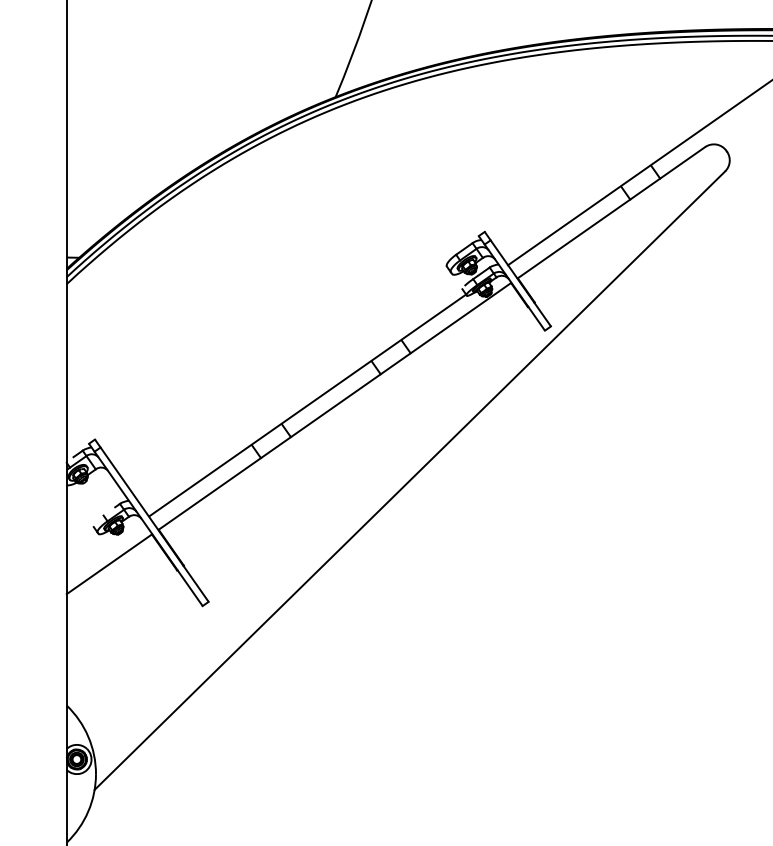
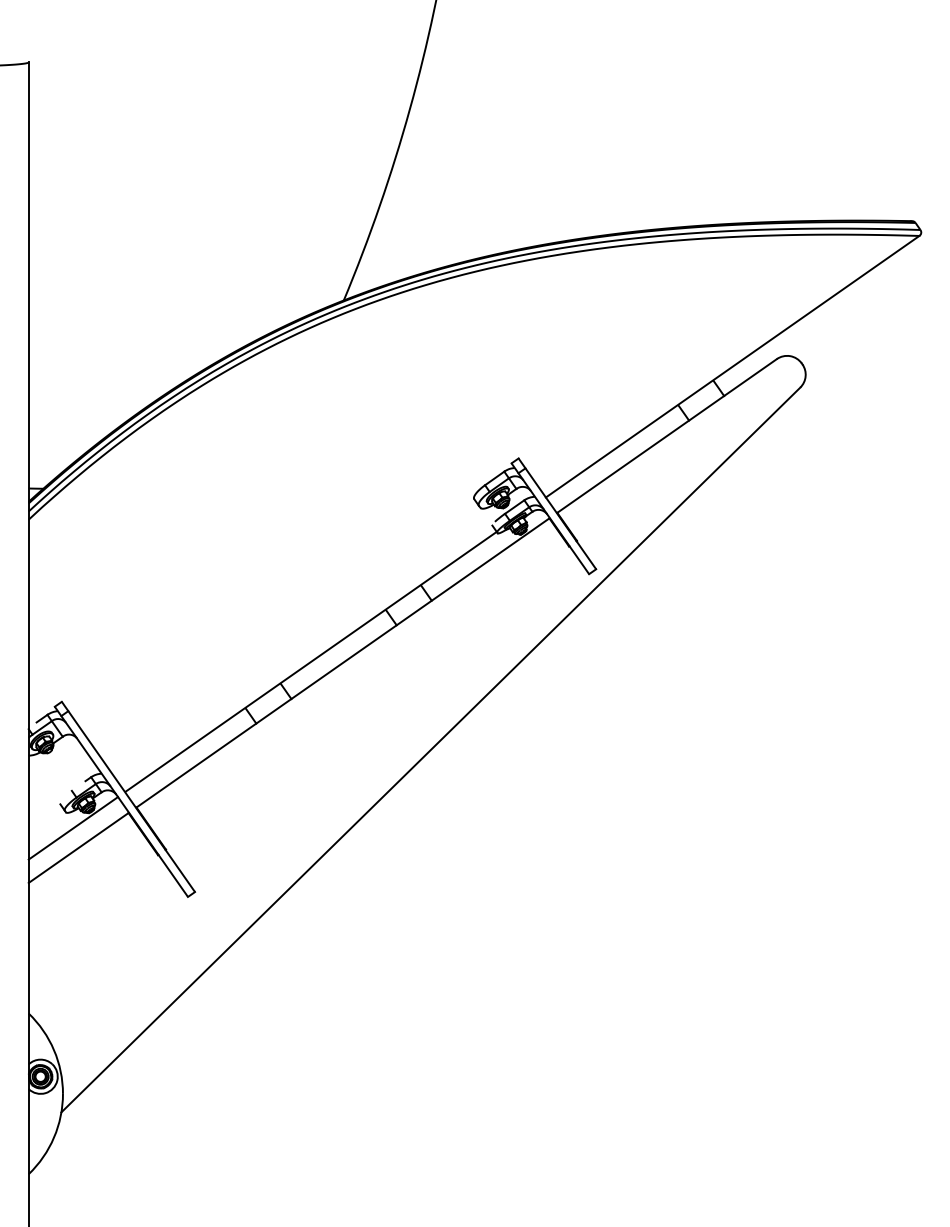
line: (104, 547) -> (73, 828), added

